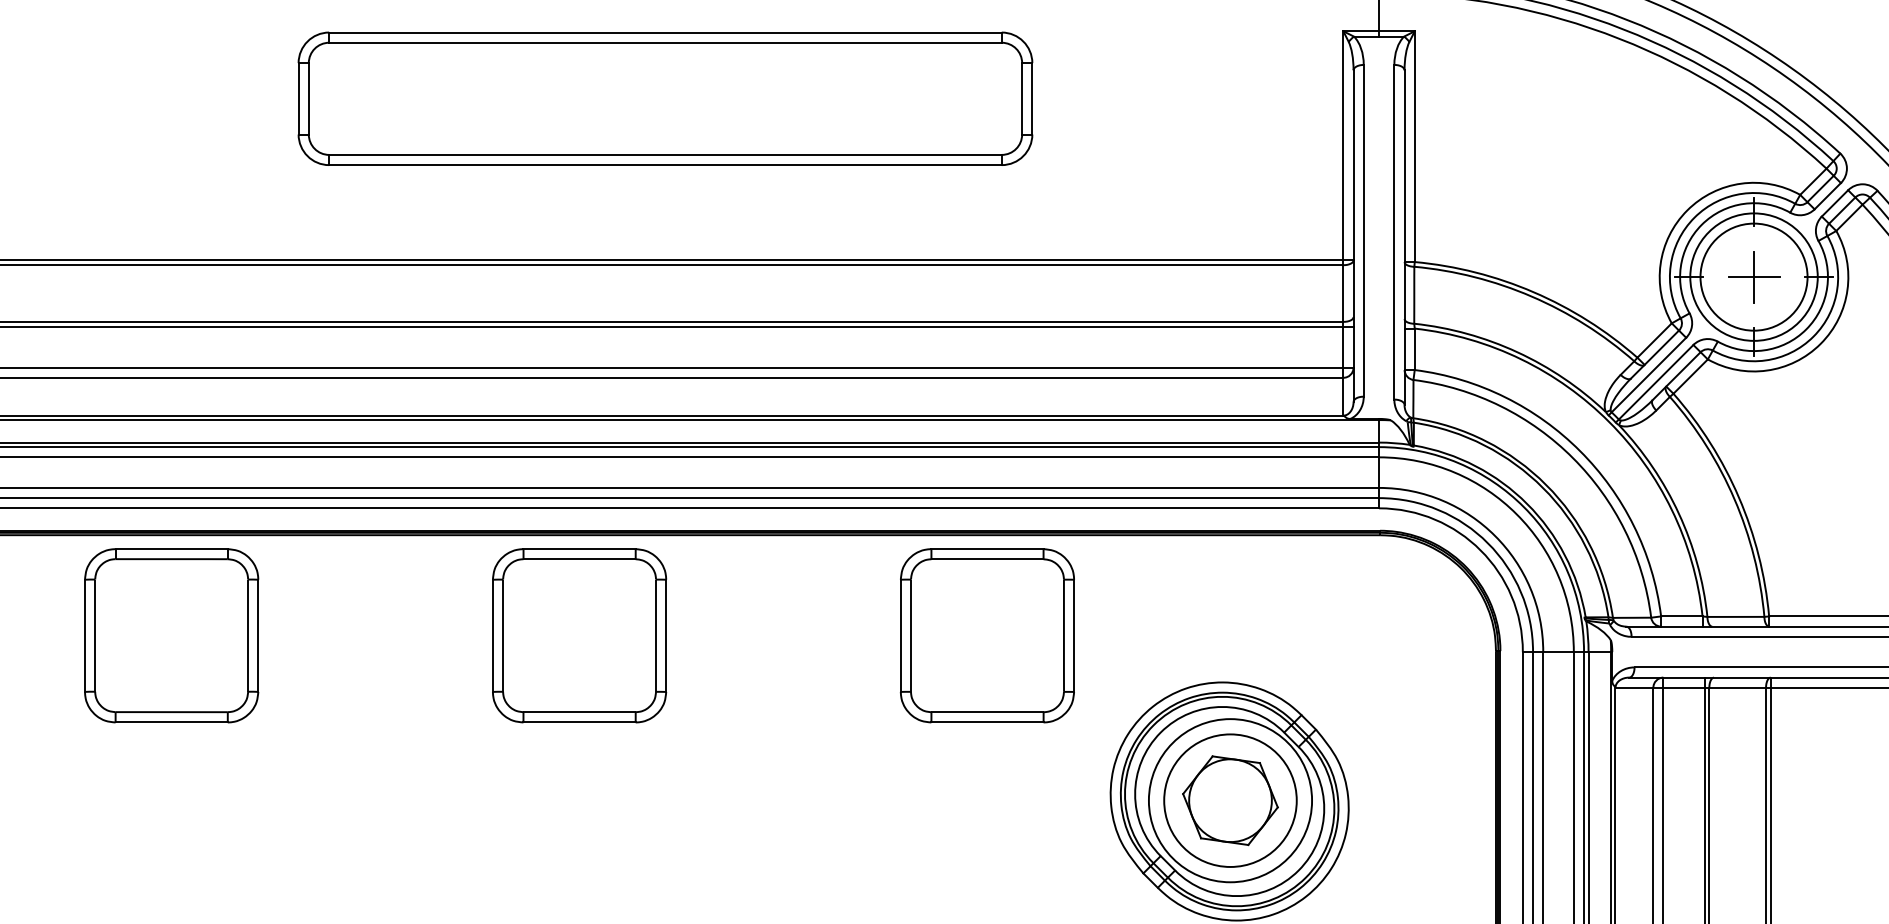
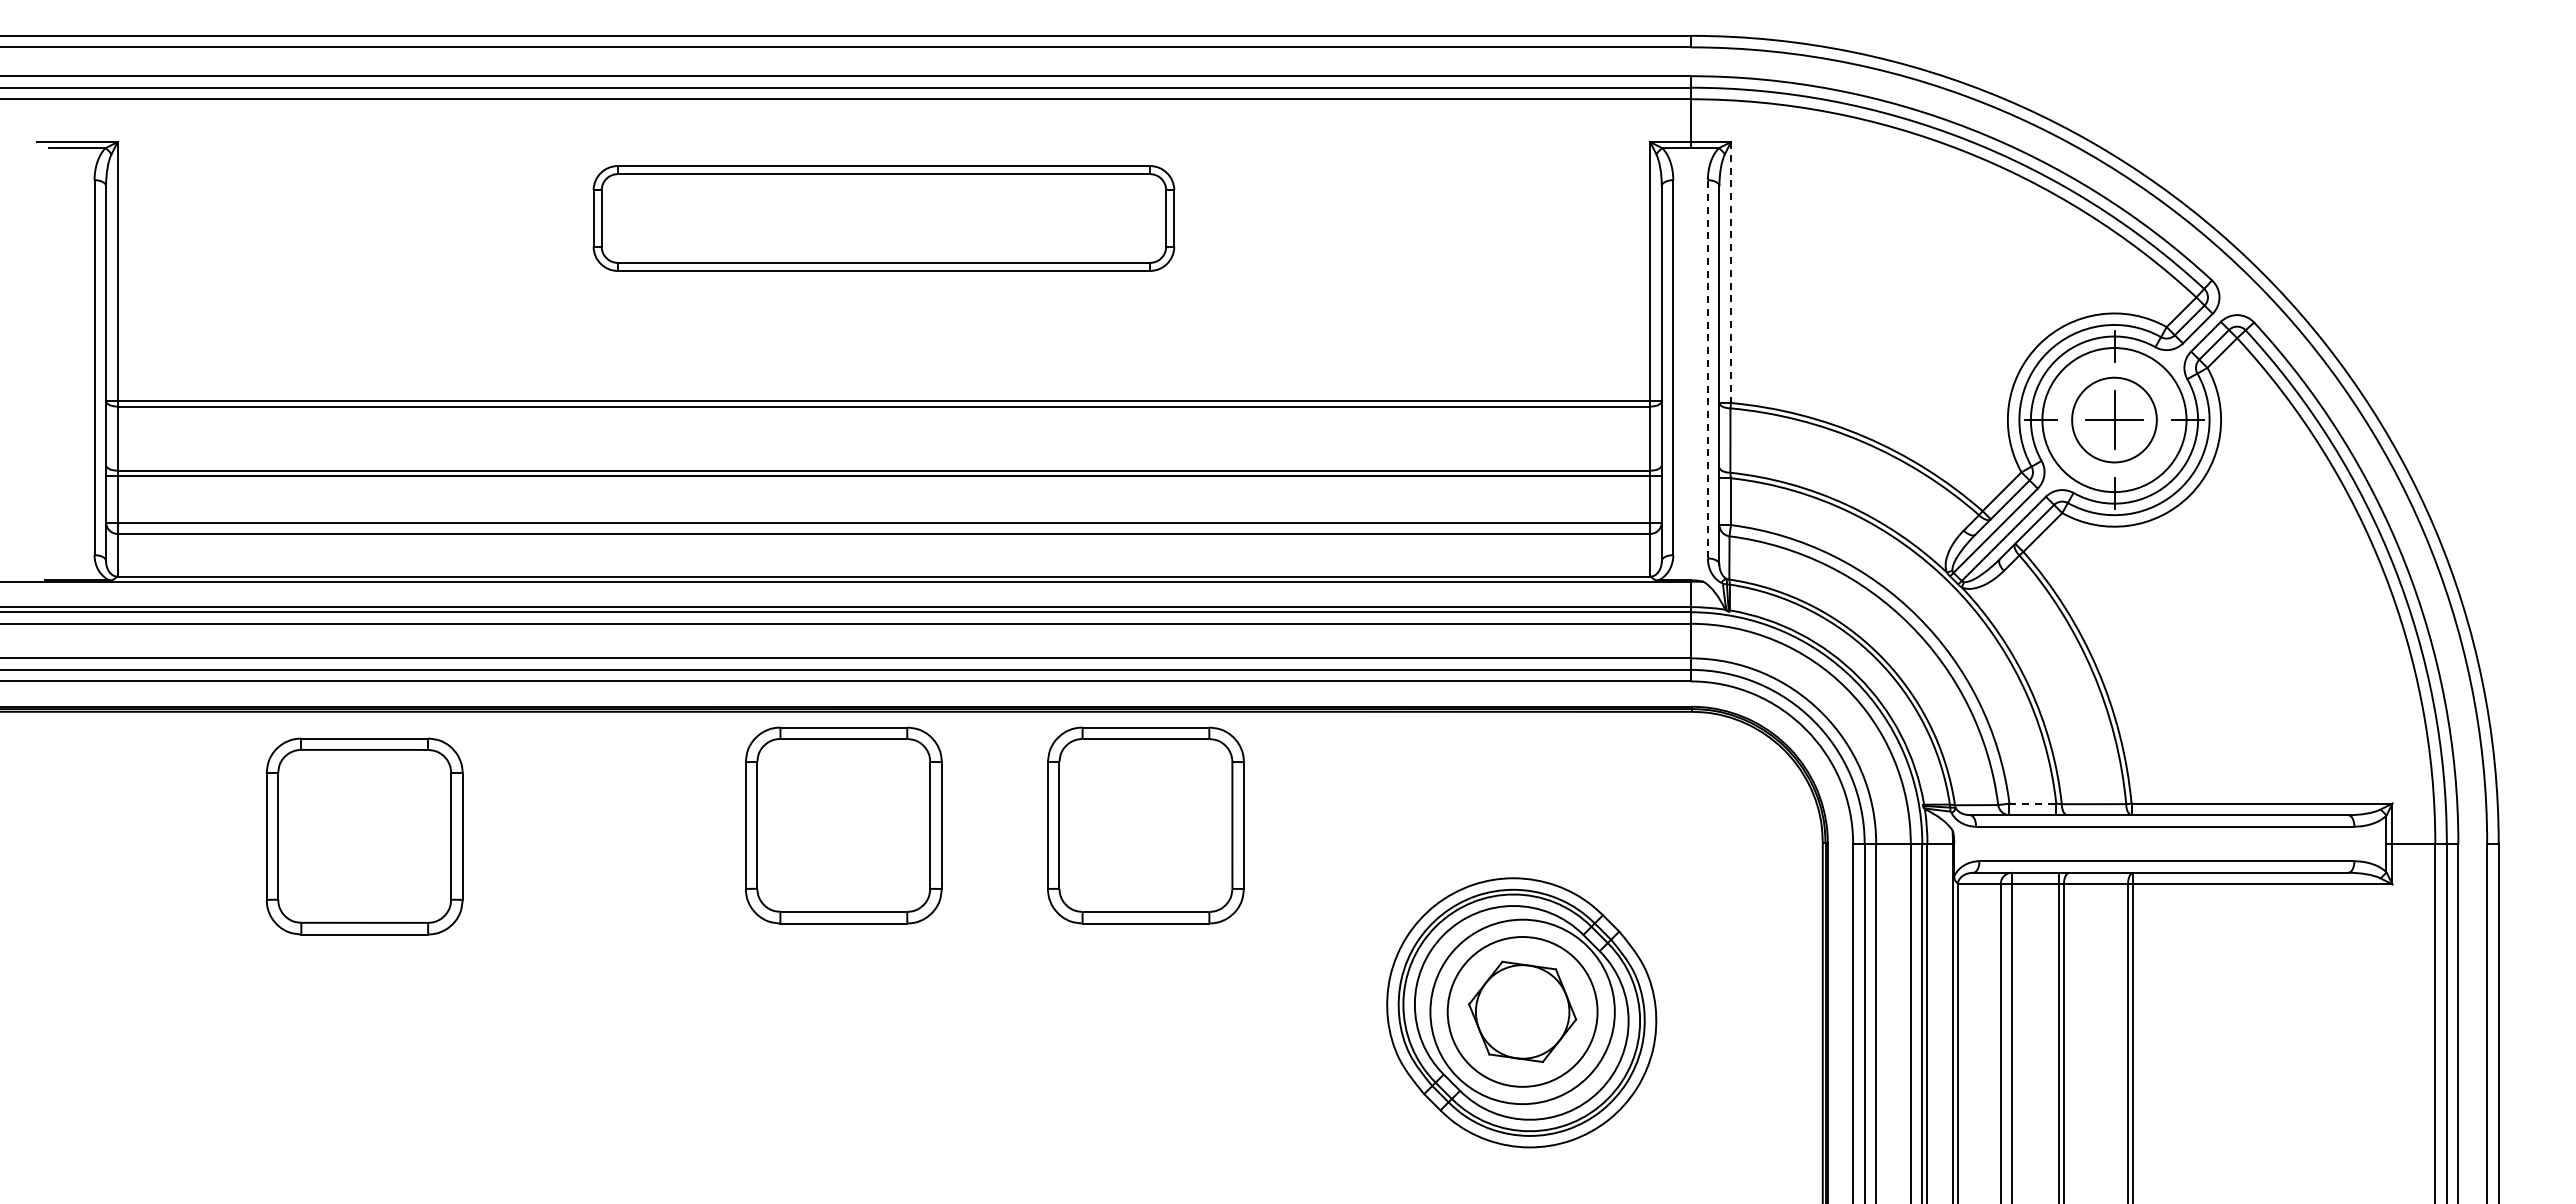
part: (665, 98) -> (883, 218), size x0.7
line: (1414, 147) -> (1730, 273), solid -> dashed
line: (1394, 231) -> (1707, 368), solid -> dashed
circle: (1754, 276) -> (2114, 419), size x0.7
line: (1682, 616) -> (2033, 803), solid -> dashed
part: (171, 635) -> (364, 836), moved
part: (579, 635) -> (843, 825), moved
part: (987, 635) -> (1145, 825), moved

